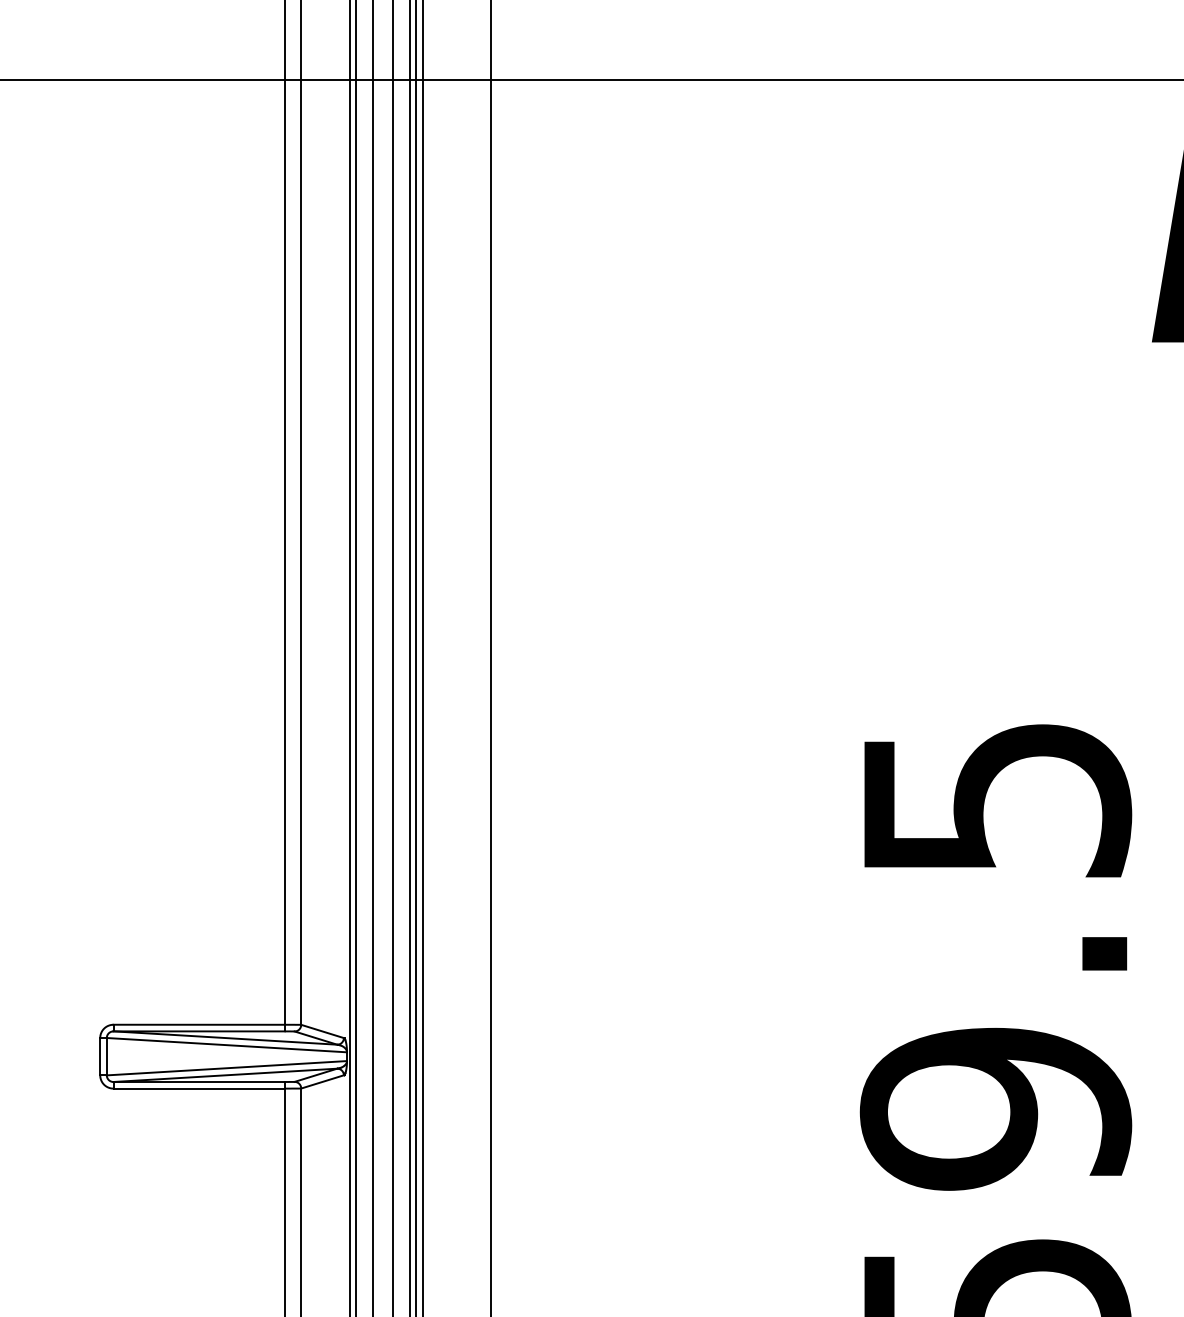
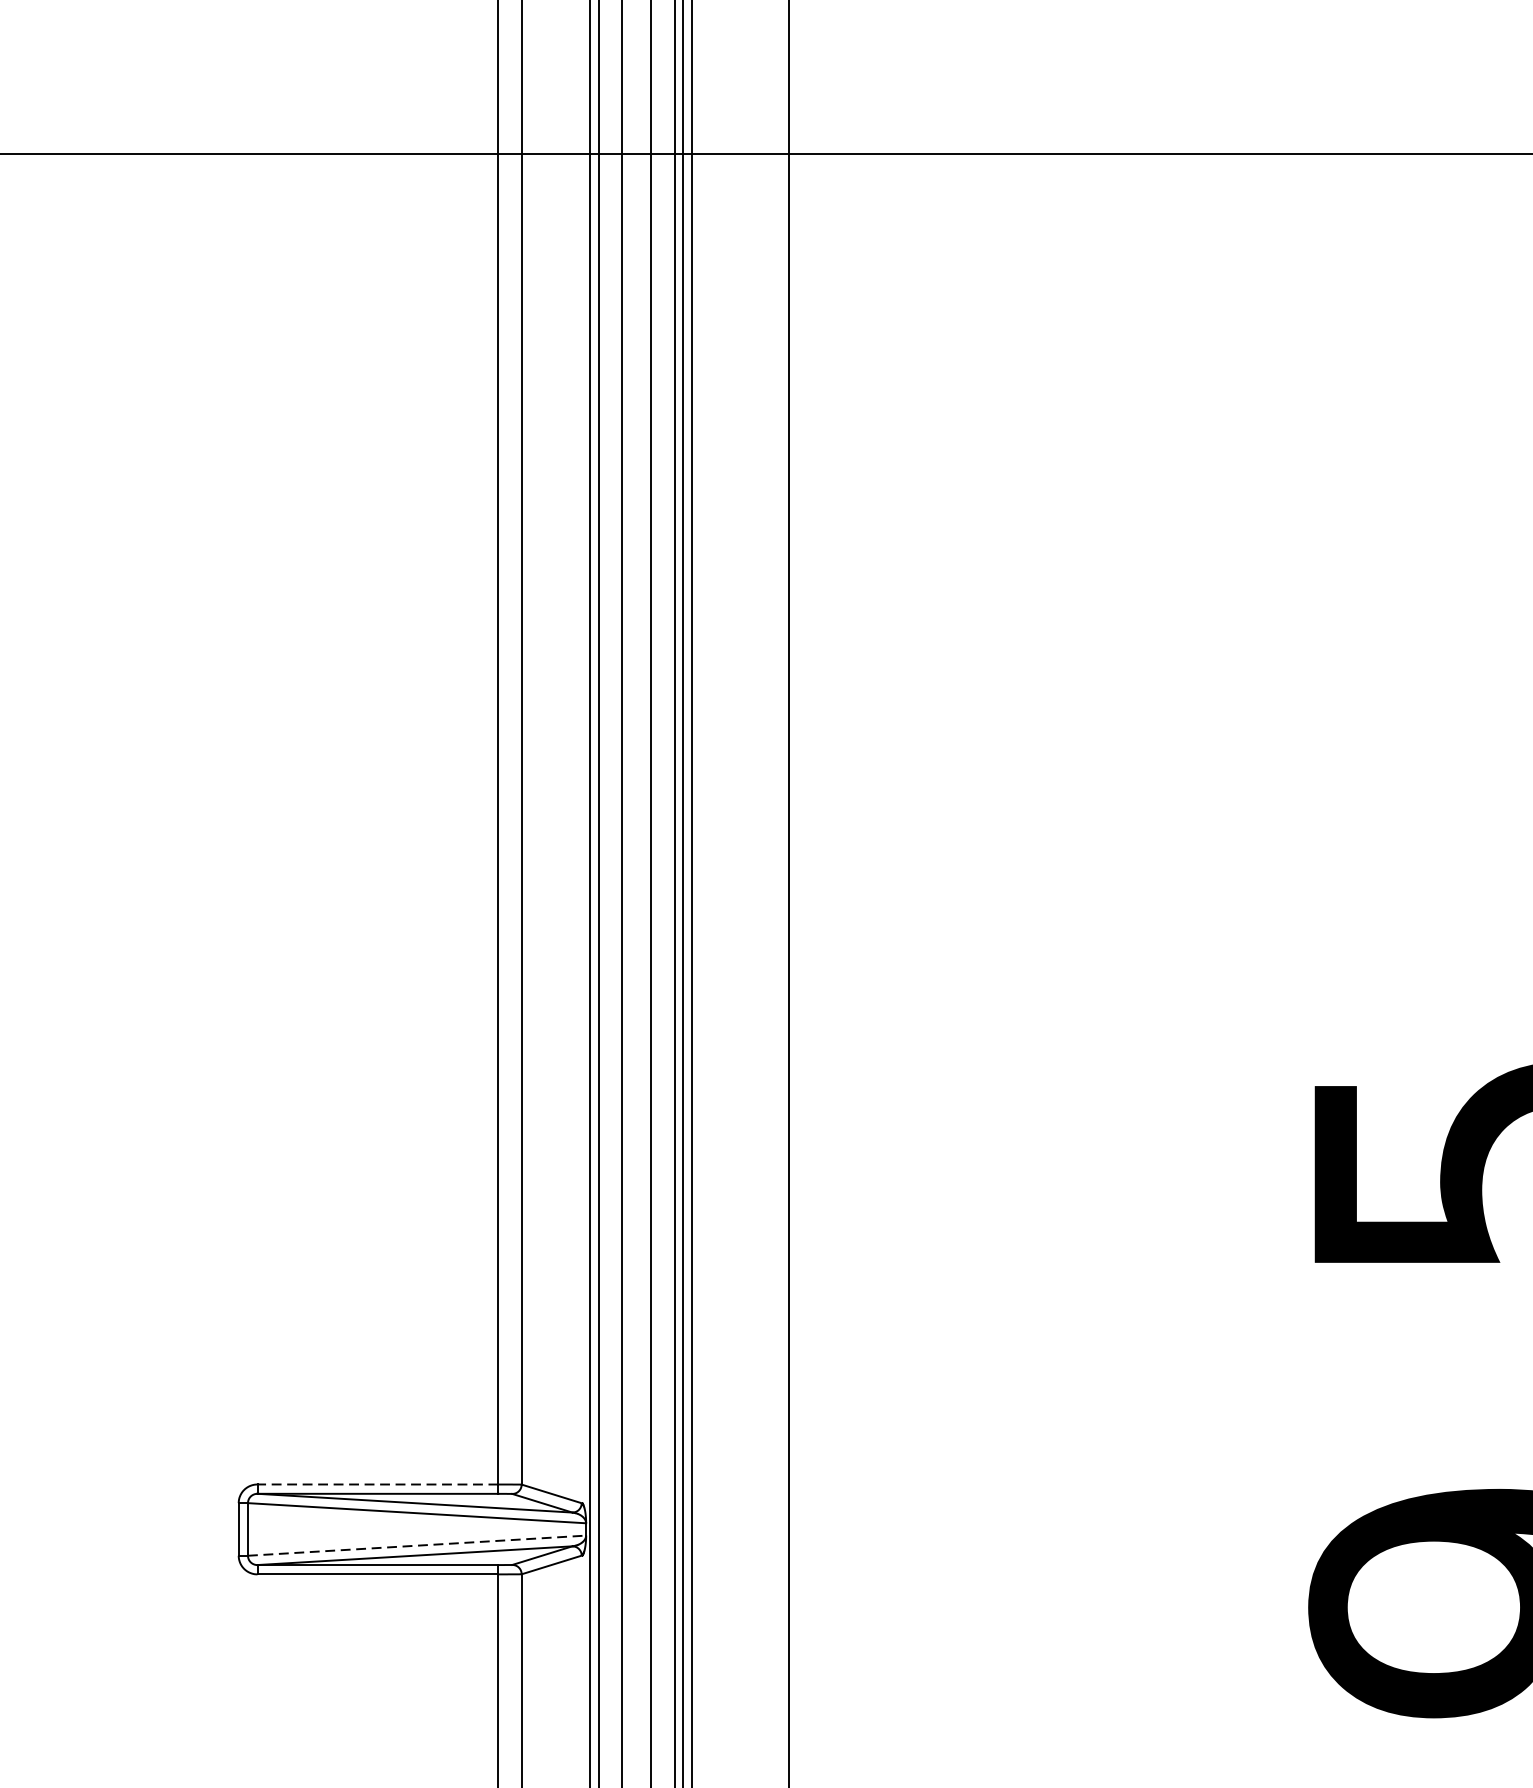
line: (199, 1024) -> (378, 1484), solid -> dashed
line: (227, 1068) -> (417, 1546), solid -> dashed

